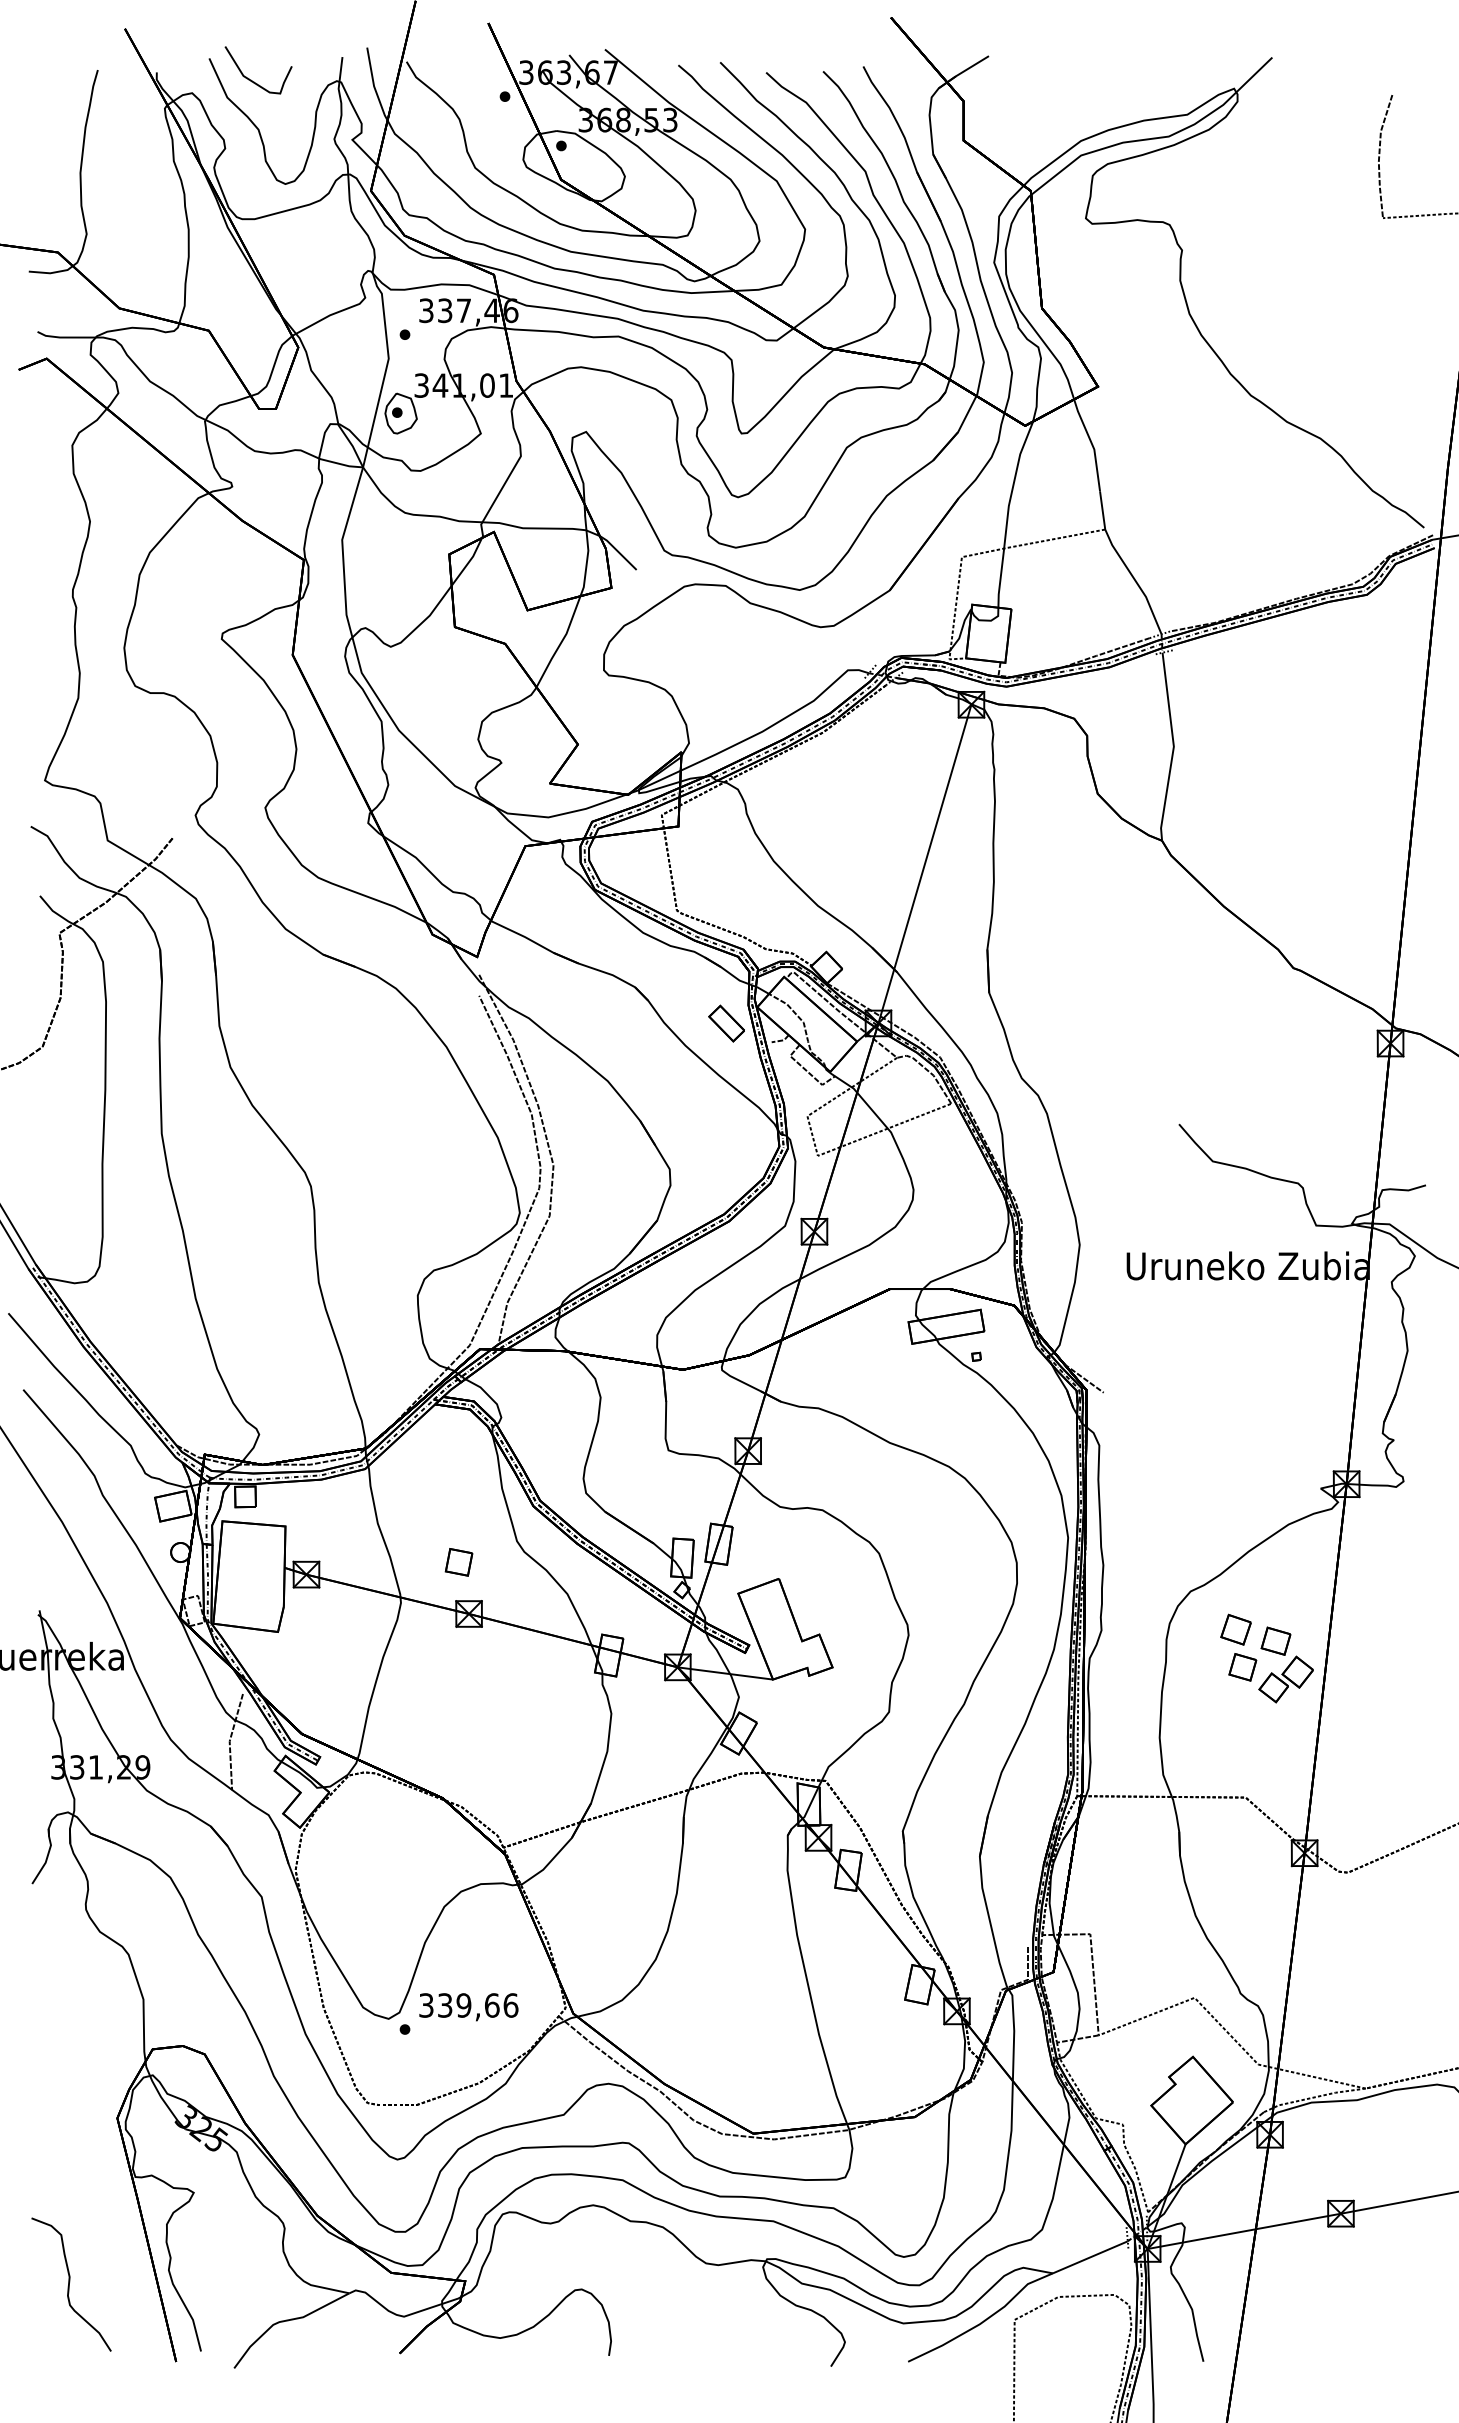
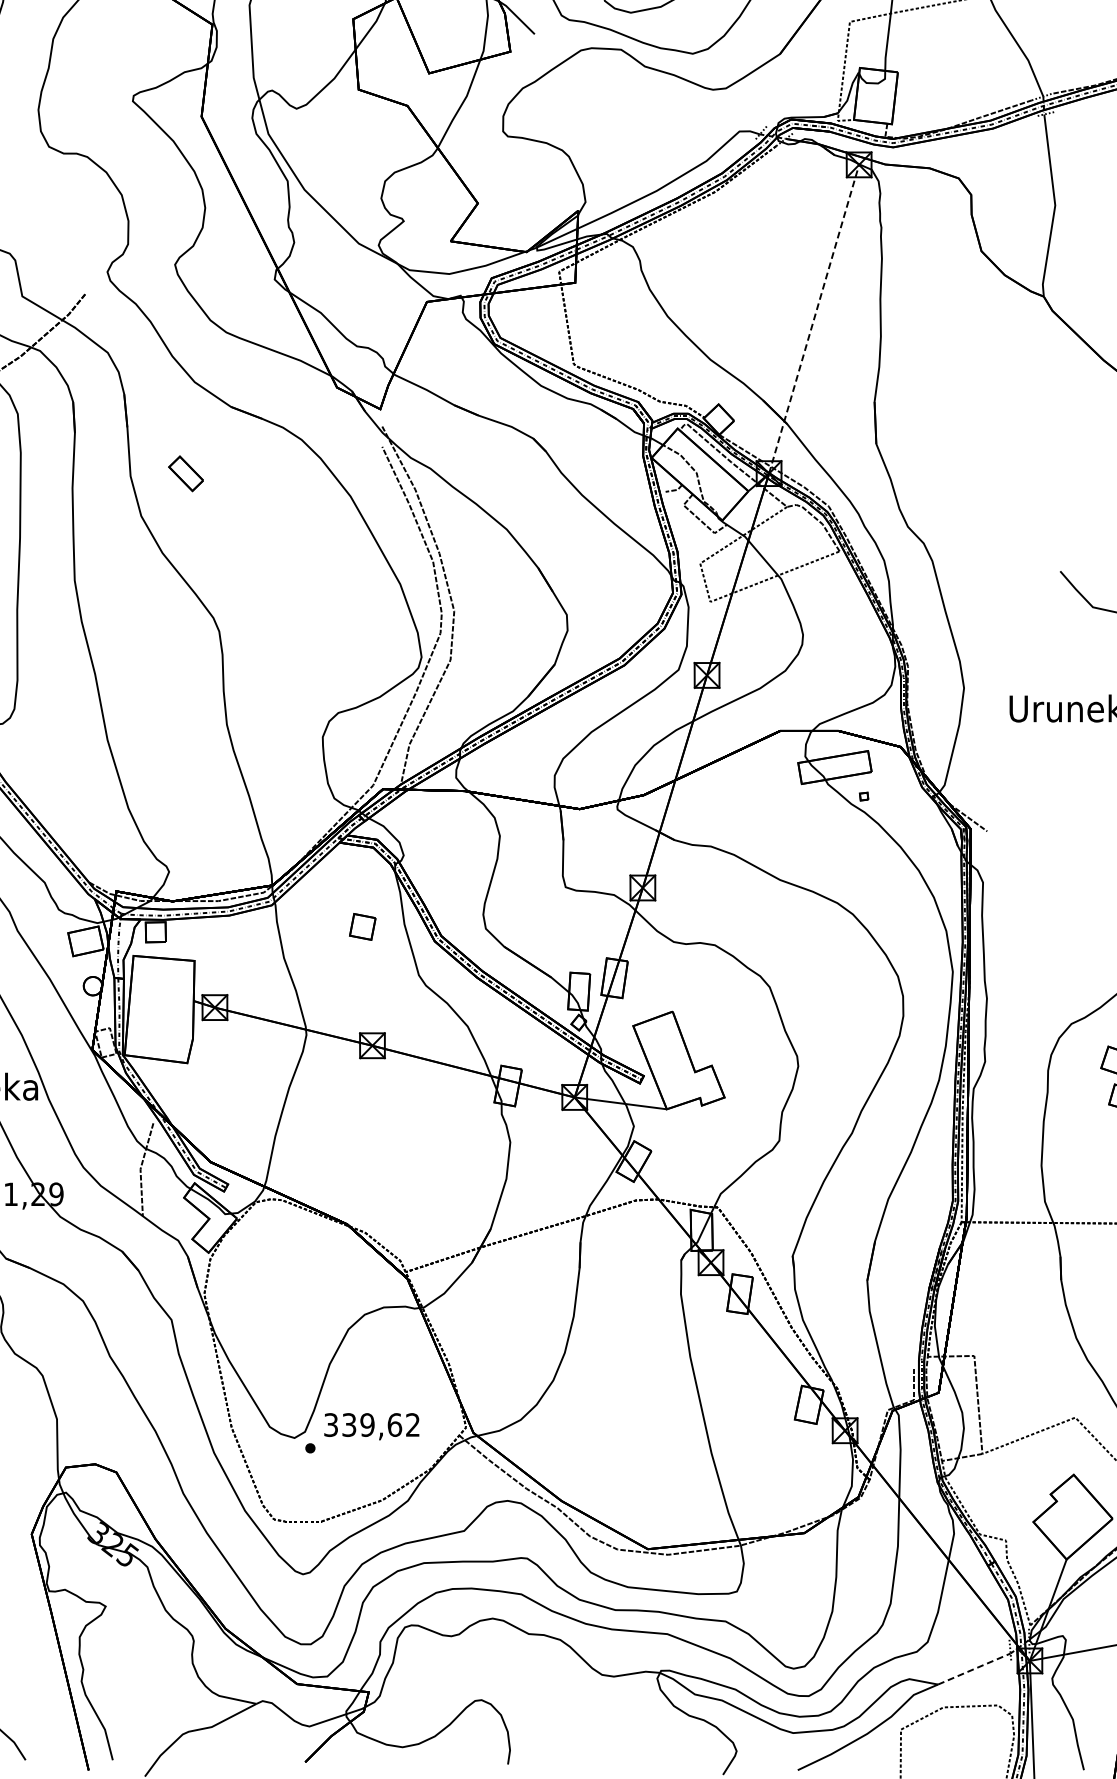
line: (924, 864) -> (813, 319), solid -> dashed
part: (726, 1023) -> (185, 473), moved
part: (458, 1562) -> (362, 927), moved
text: (510, 2005) -> (412, 1425), 339,66 -> 339,62
line: (1090, 2257) -> (974, 1669), solid -> dashed

